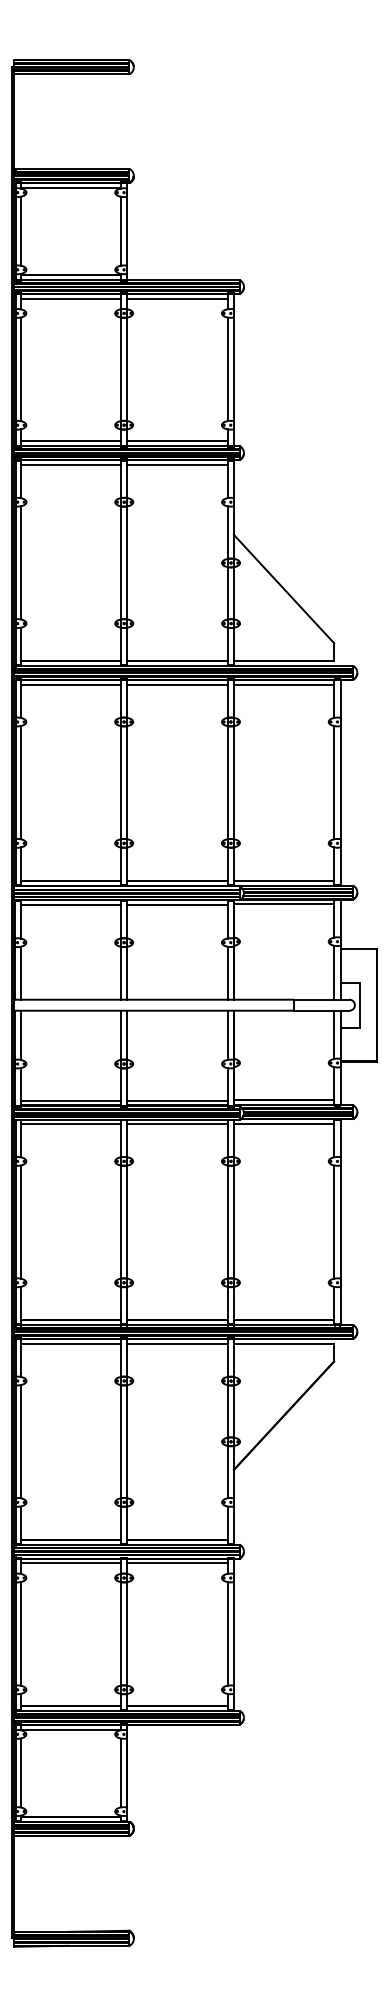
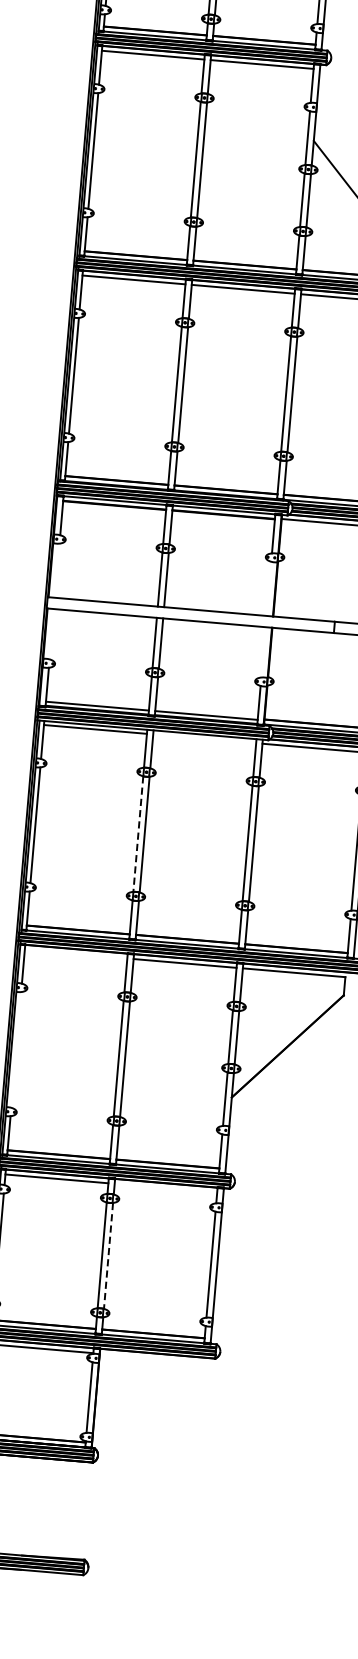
line: (20, 972) -> (57, 569), removed
line: (227, 972) -> (268, 588), removed
line: (20, 1034) -> (51, 633), removed
line: (227, 1034) -> (263, 651), removed
line: (177, 1124) -> (204, 739), removed
line: (121, 1222) -> (138, 834), solid -> dashed
line: (70, 1343) -> (75, 953), removed
line: (20, 1441) -> (15, 1049), removed
line: (177, 1563) -> (165, 1188), removed
line: (127, 1633) -> (108, 1255), solid -> dashed

